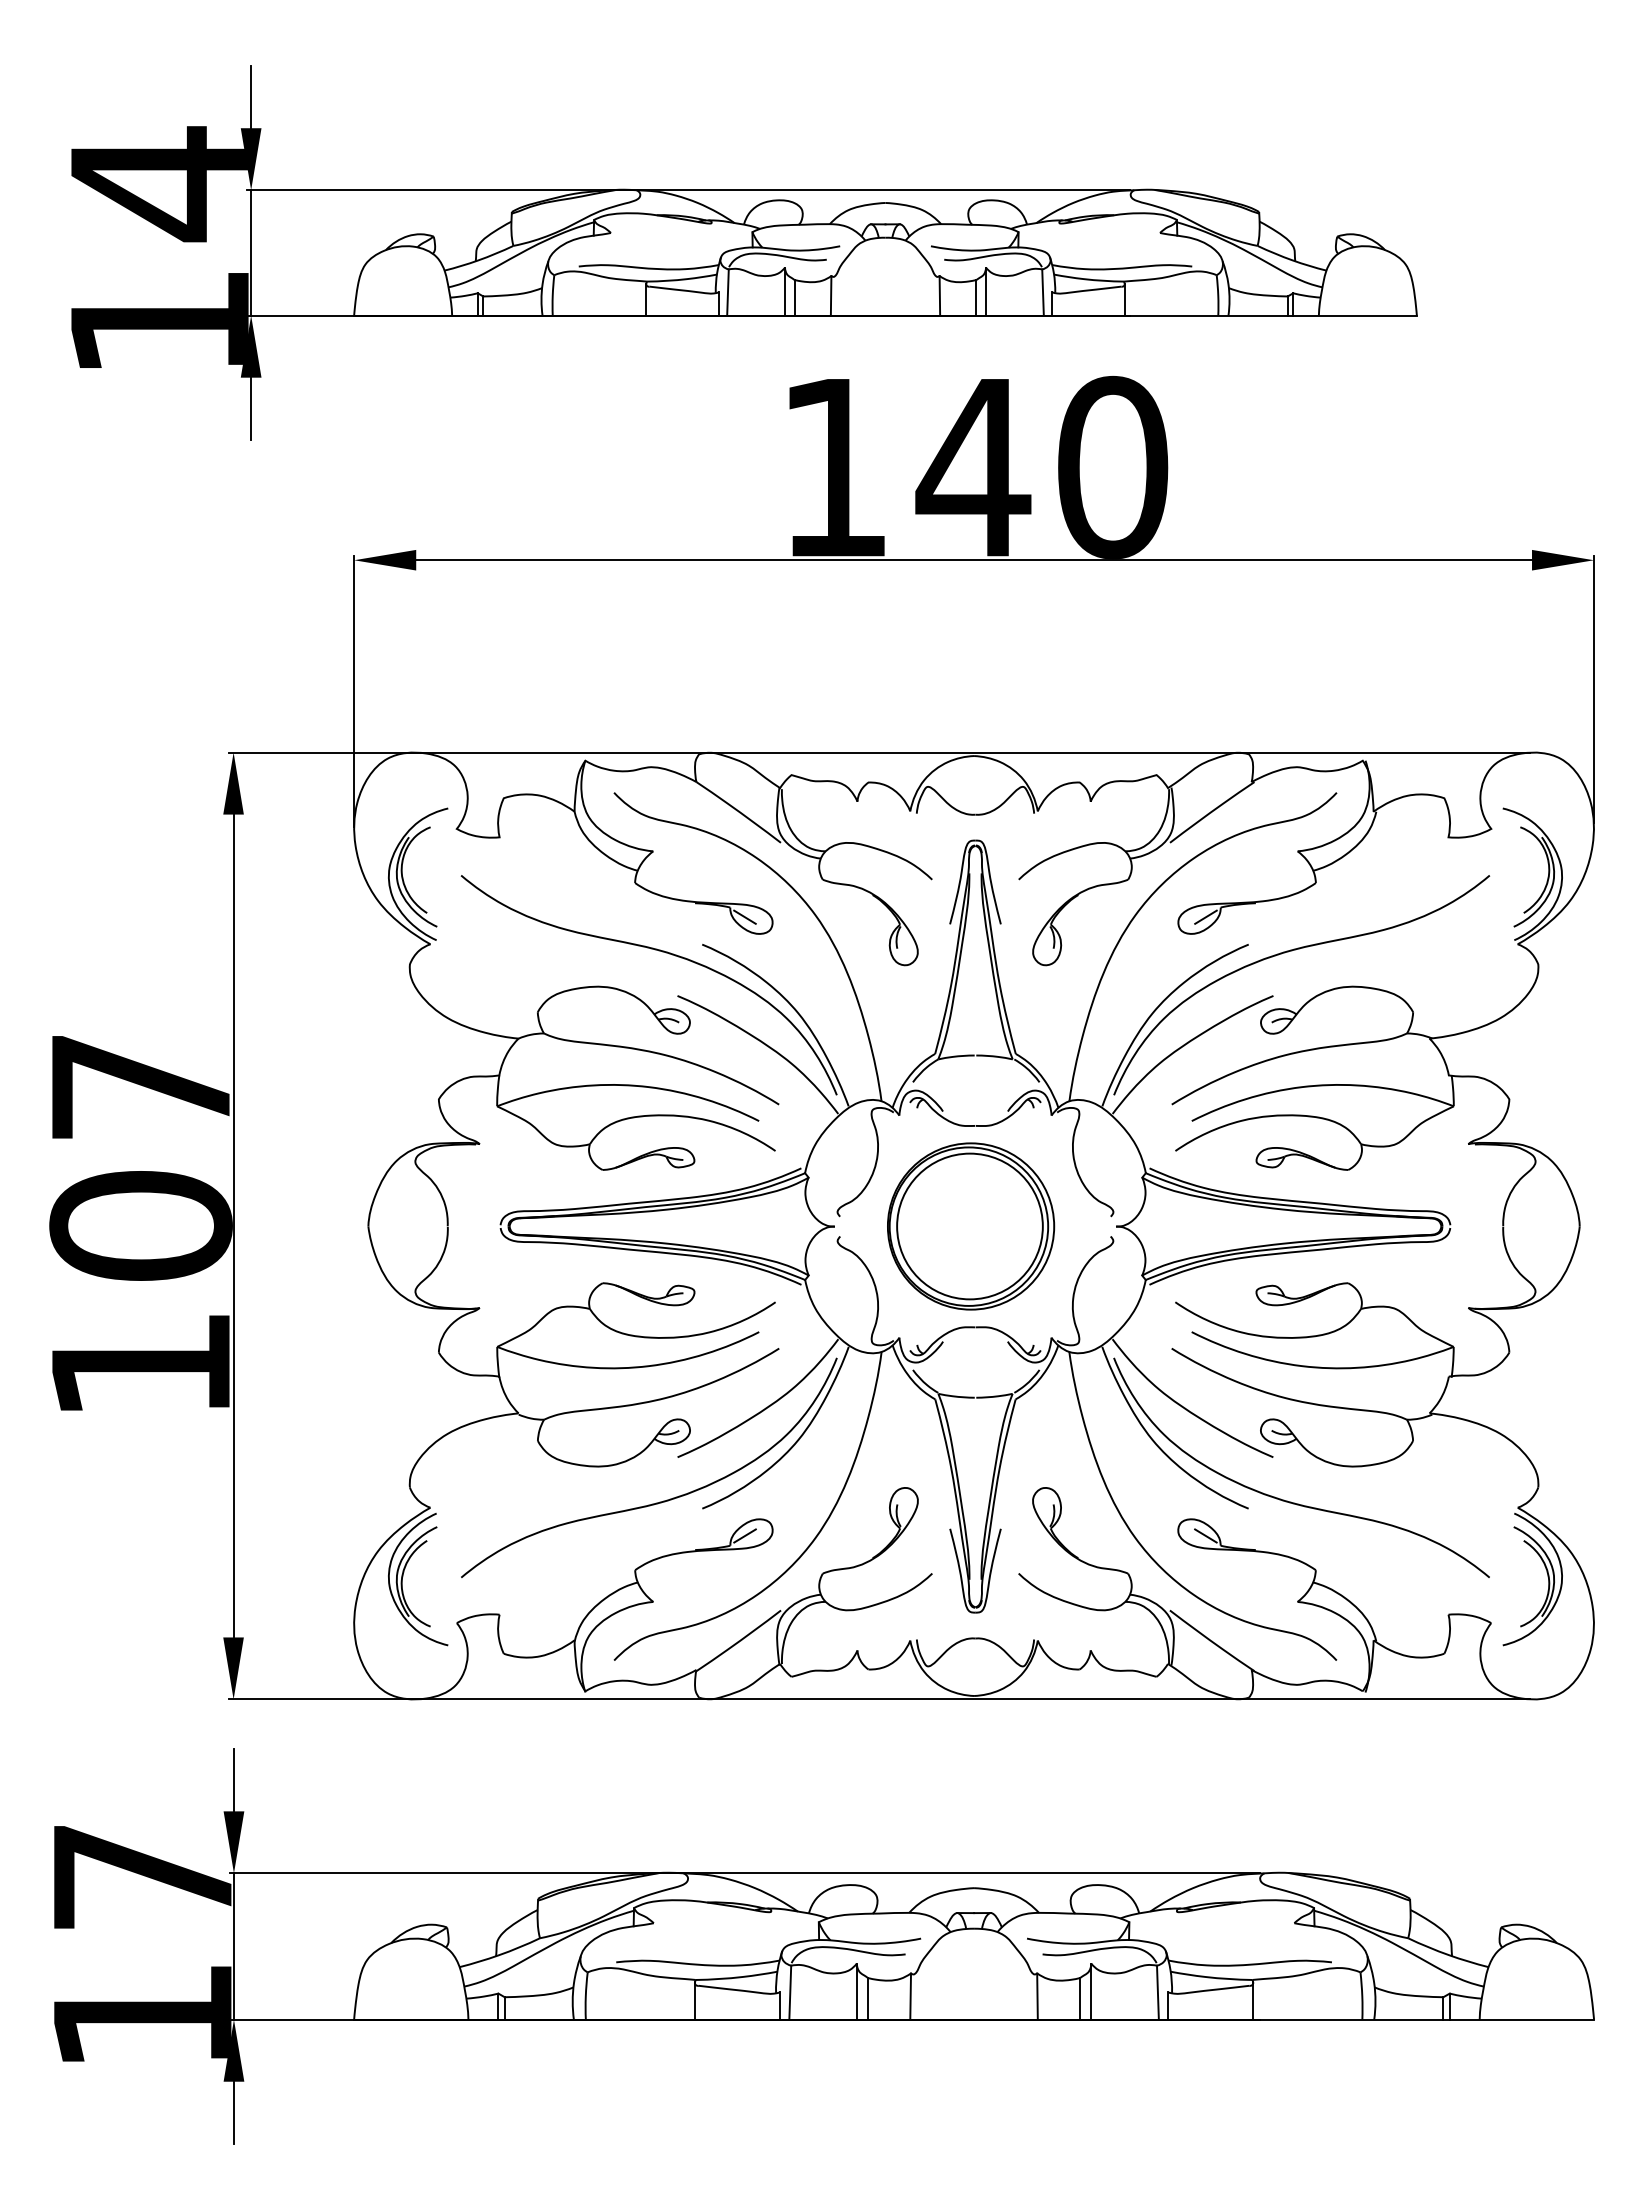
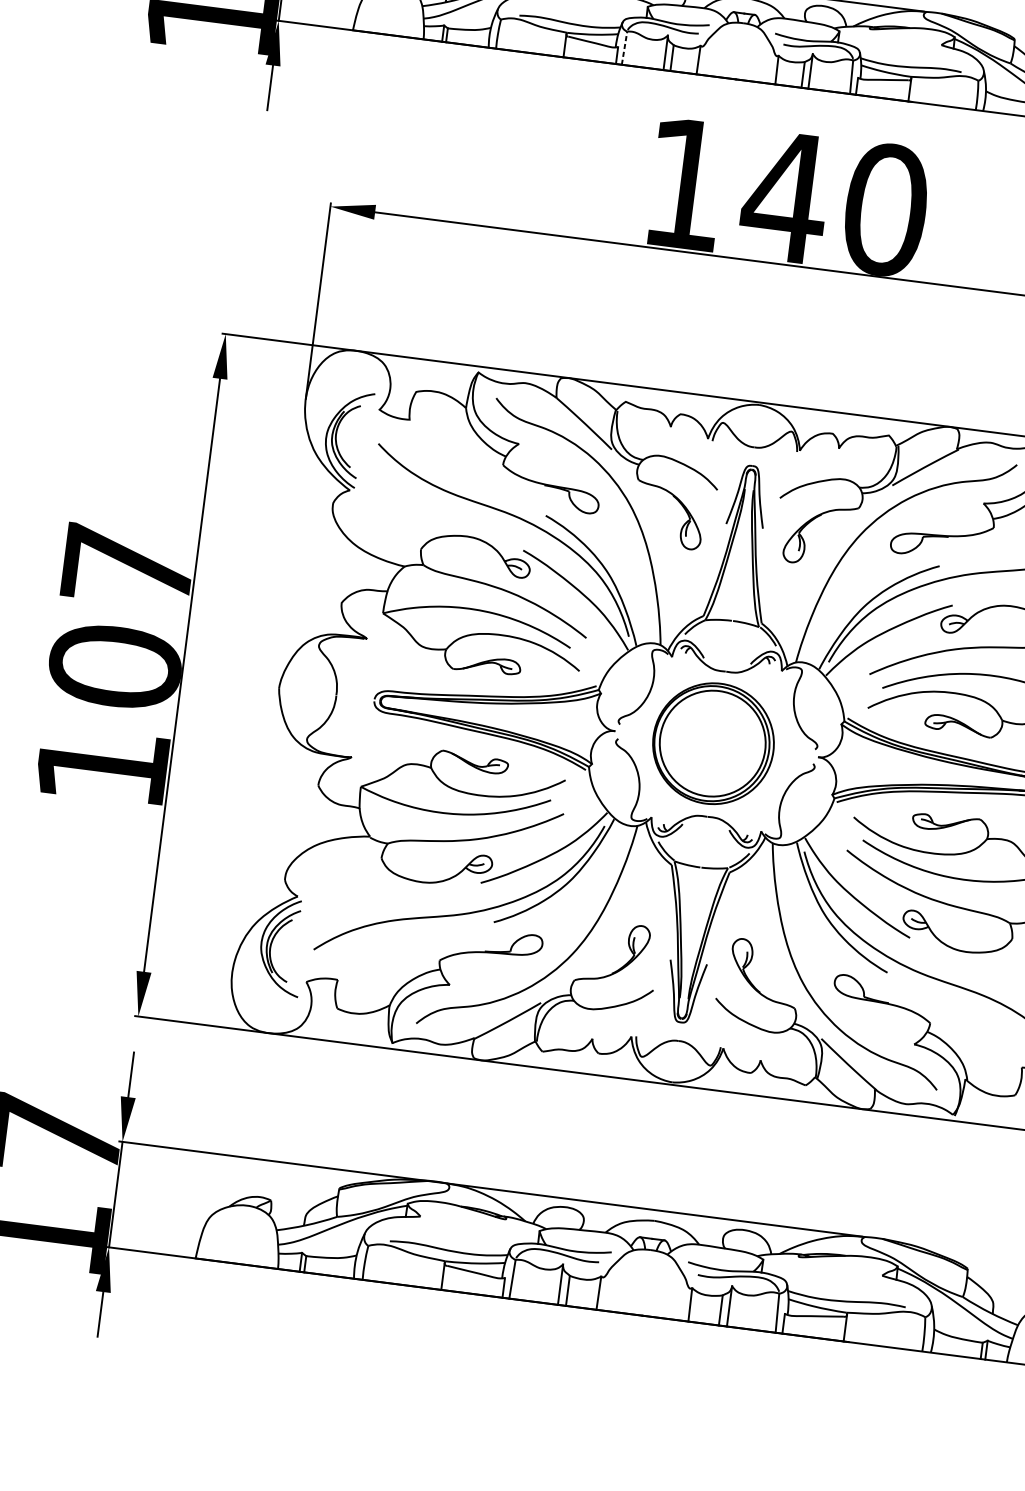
line: (728, 292) -> (624, 48), solid -> dashed
line: (744, 916) -> (578, 499), removed
line: (1205, 916) -> (911, 541), removed
line: (744, 1535) -> (521, 945), removed
line: (1205, 1535) -> (853, 988), removed

